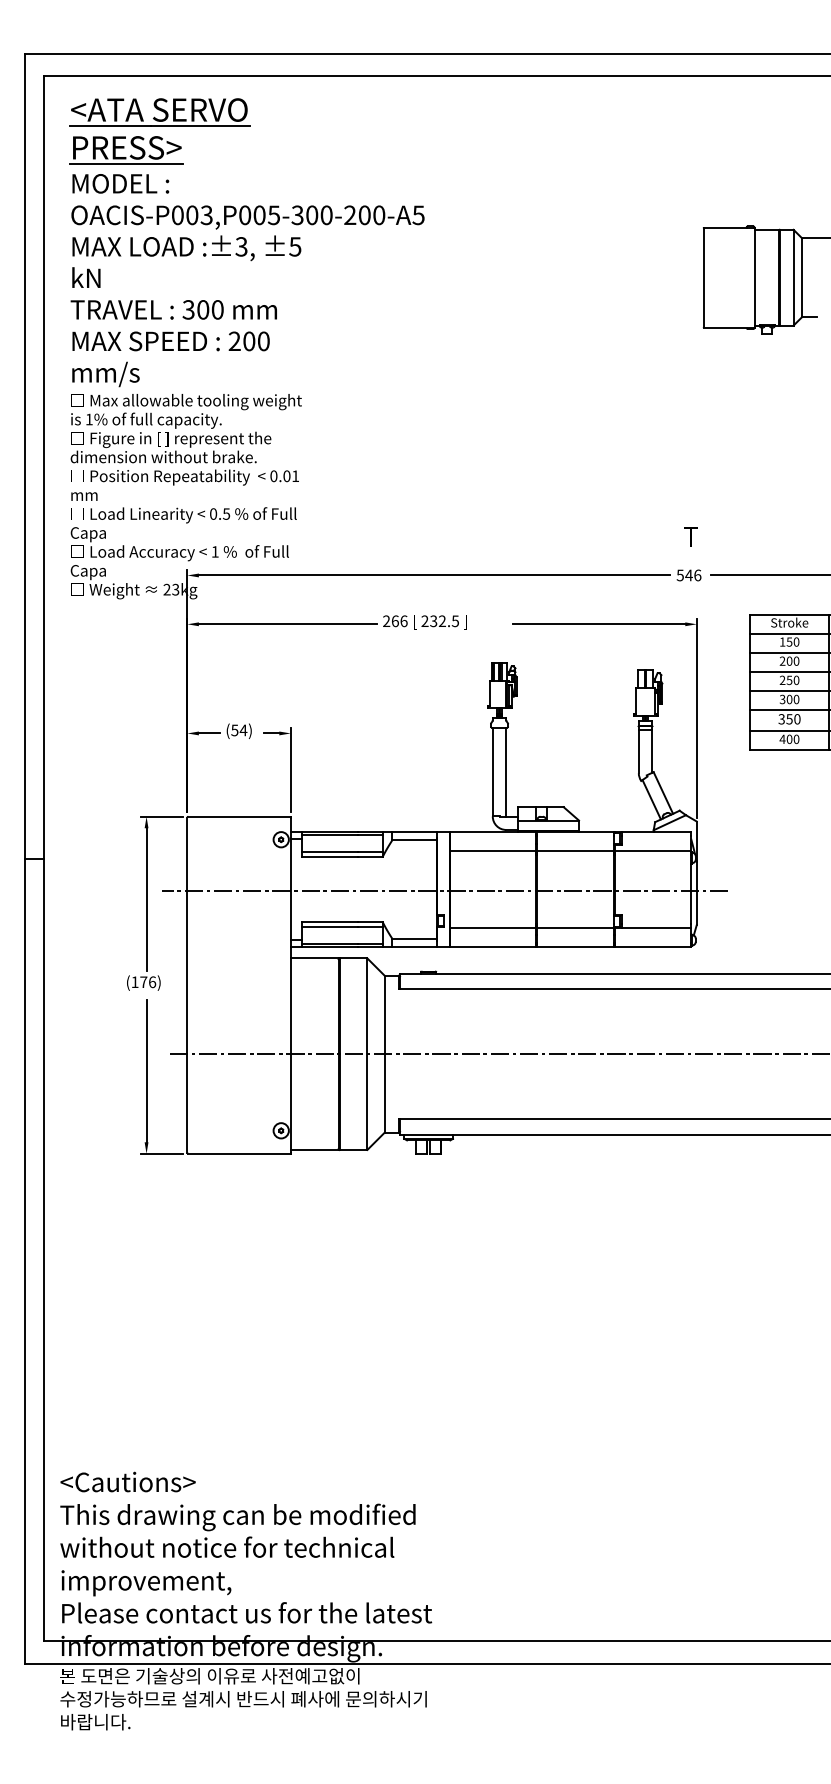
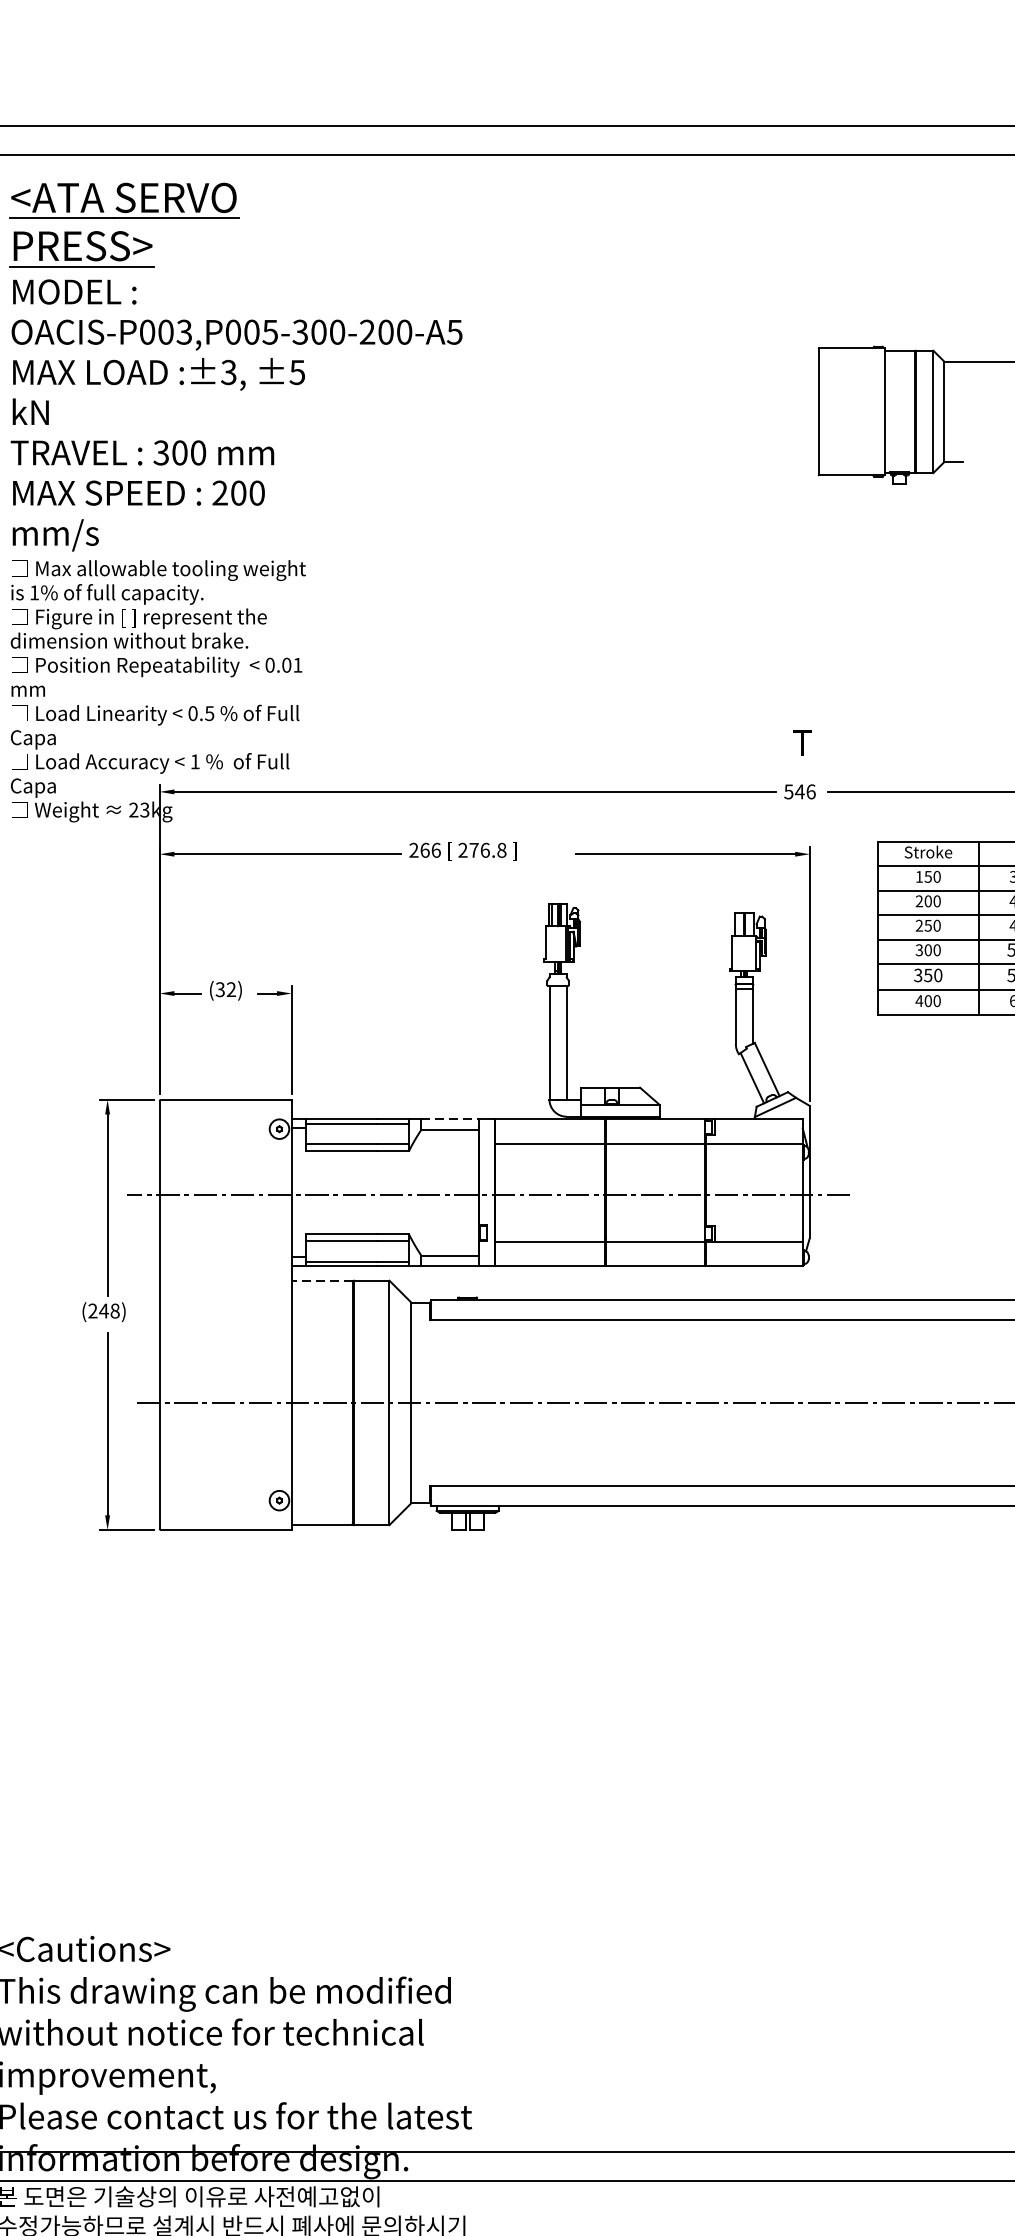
text: (444, 621) -> (487, 850), 232.5 -> 276.8
text: (239, 730) -> (226, 989), (54) -> (32)
line: (414, 832) -> (449, 1119), solid -> dashed
line: (314, 958) -> (321, 1280), solid -> dashed
text: (143, 981) -> (103, 1310), (176) -> (248)

